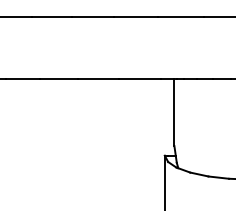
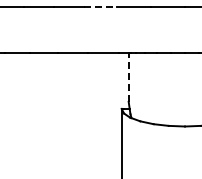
line: (137, 16) -> (101, 6), solid -> dashed
line: (174, 112) -> (128, 77), solid -> dashed

